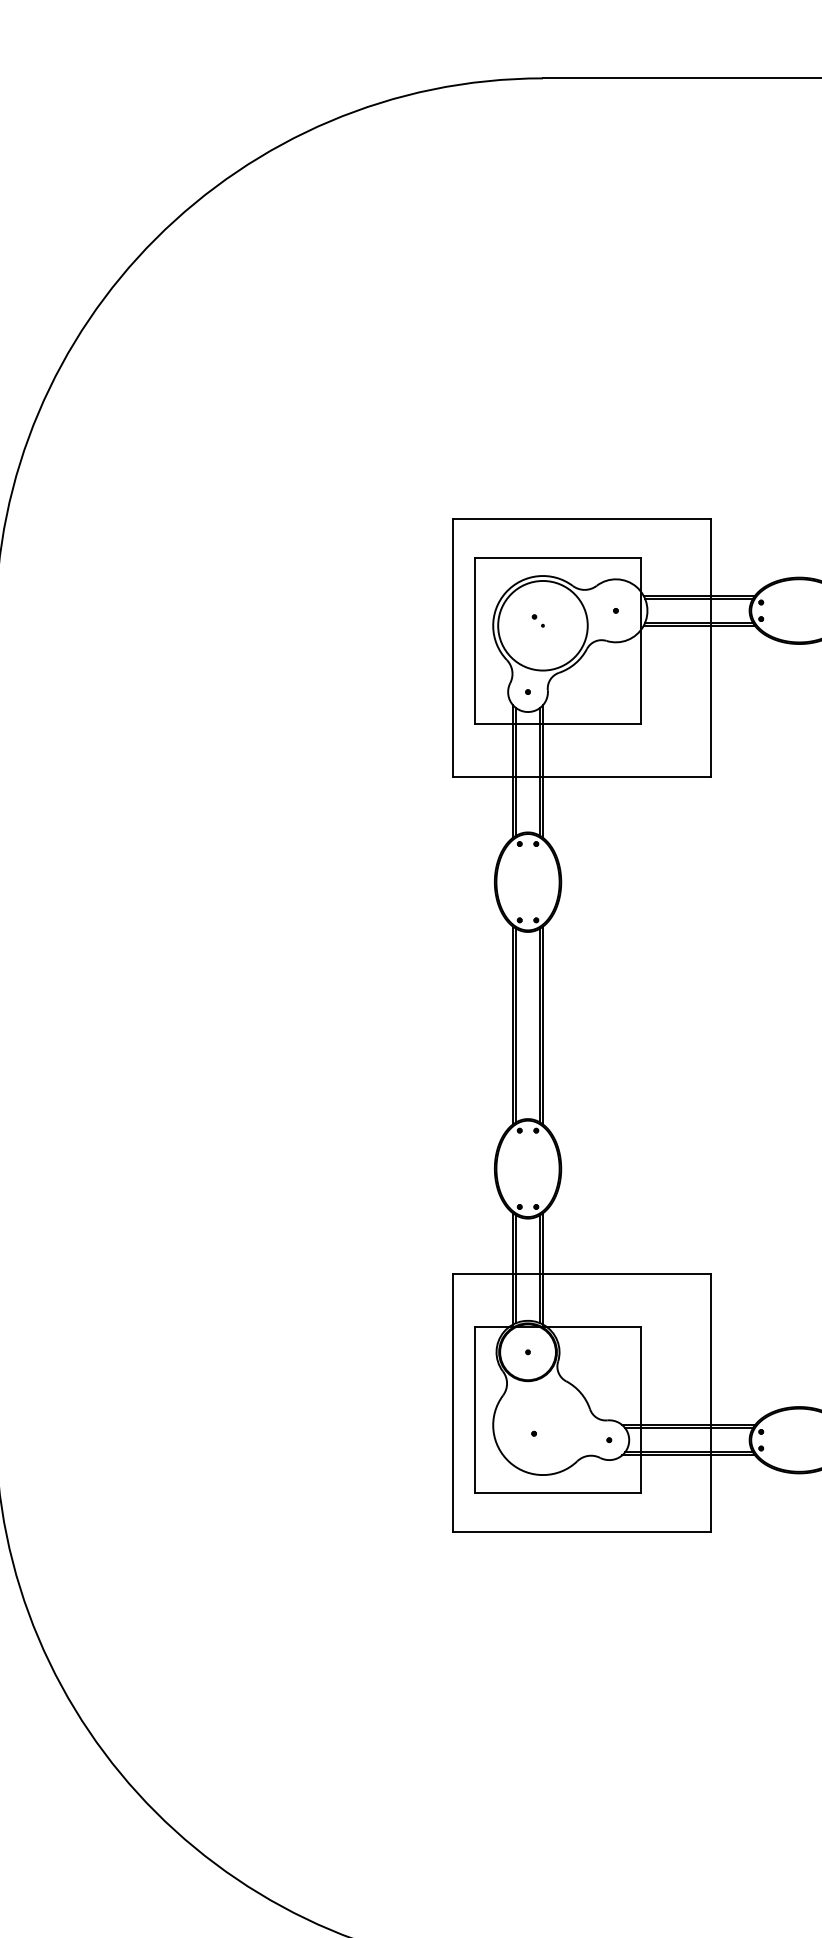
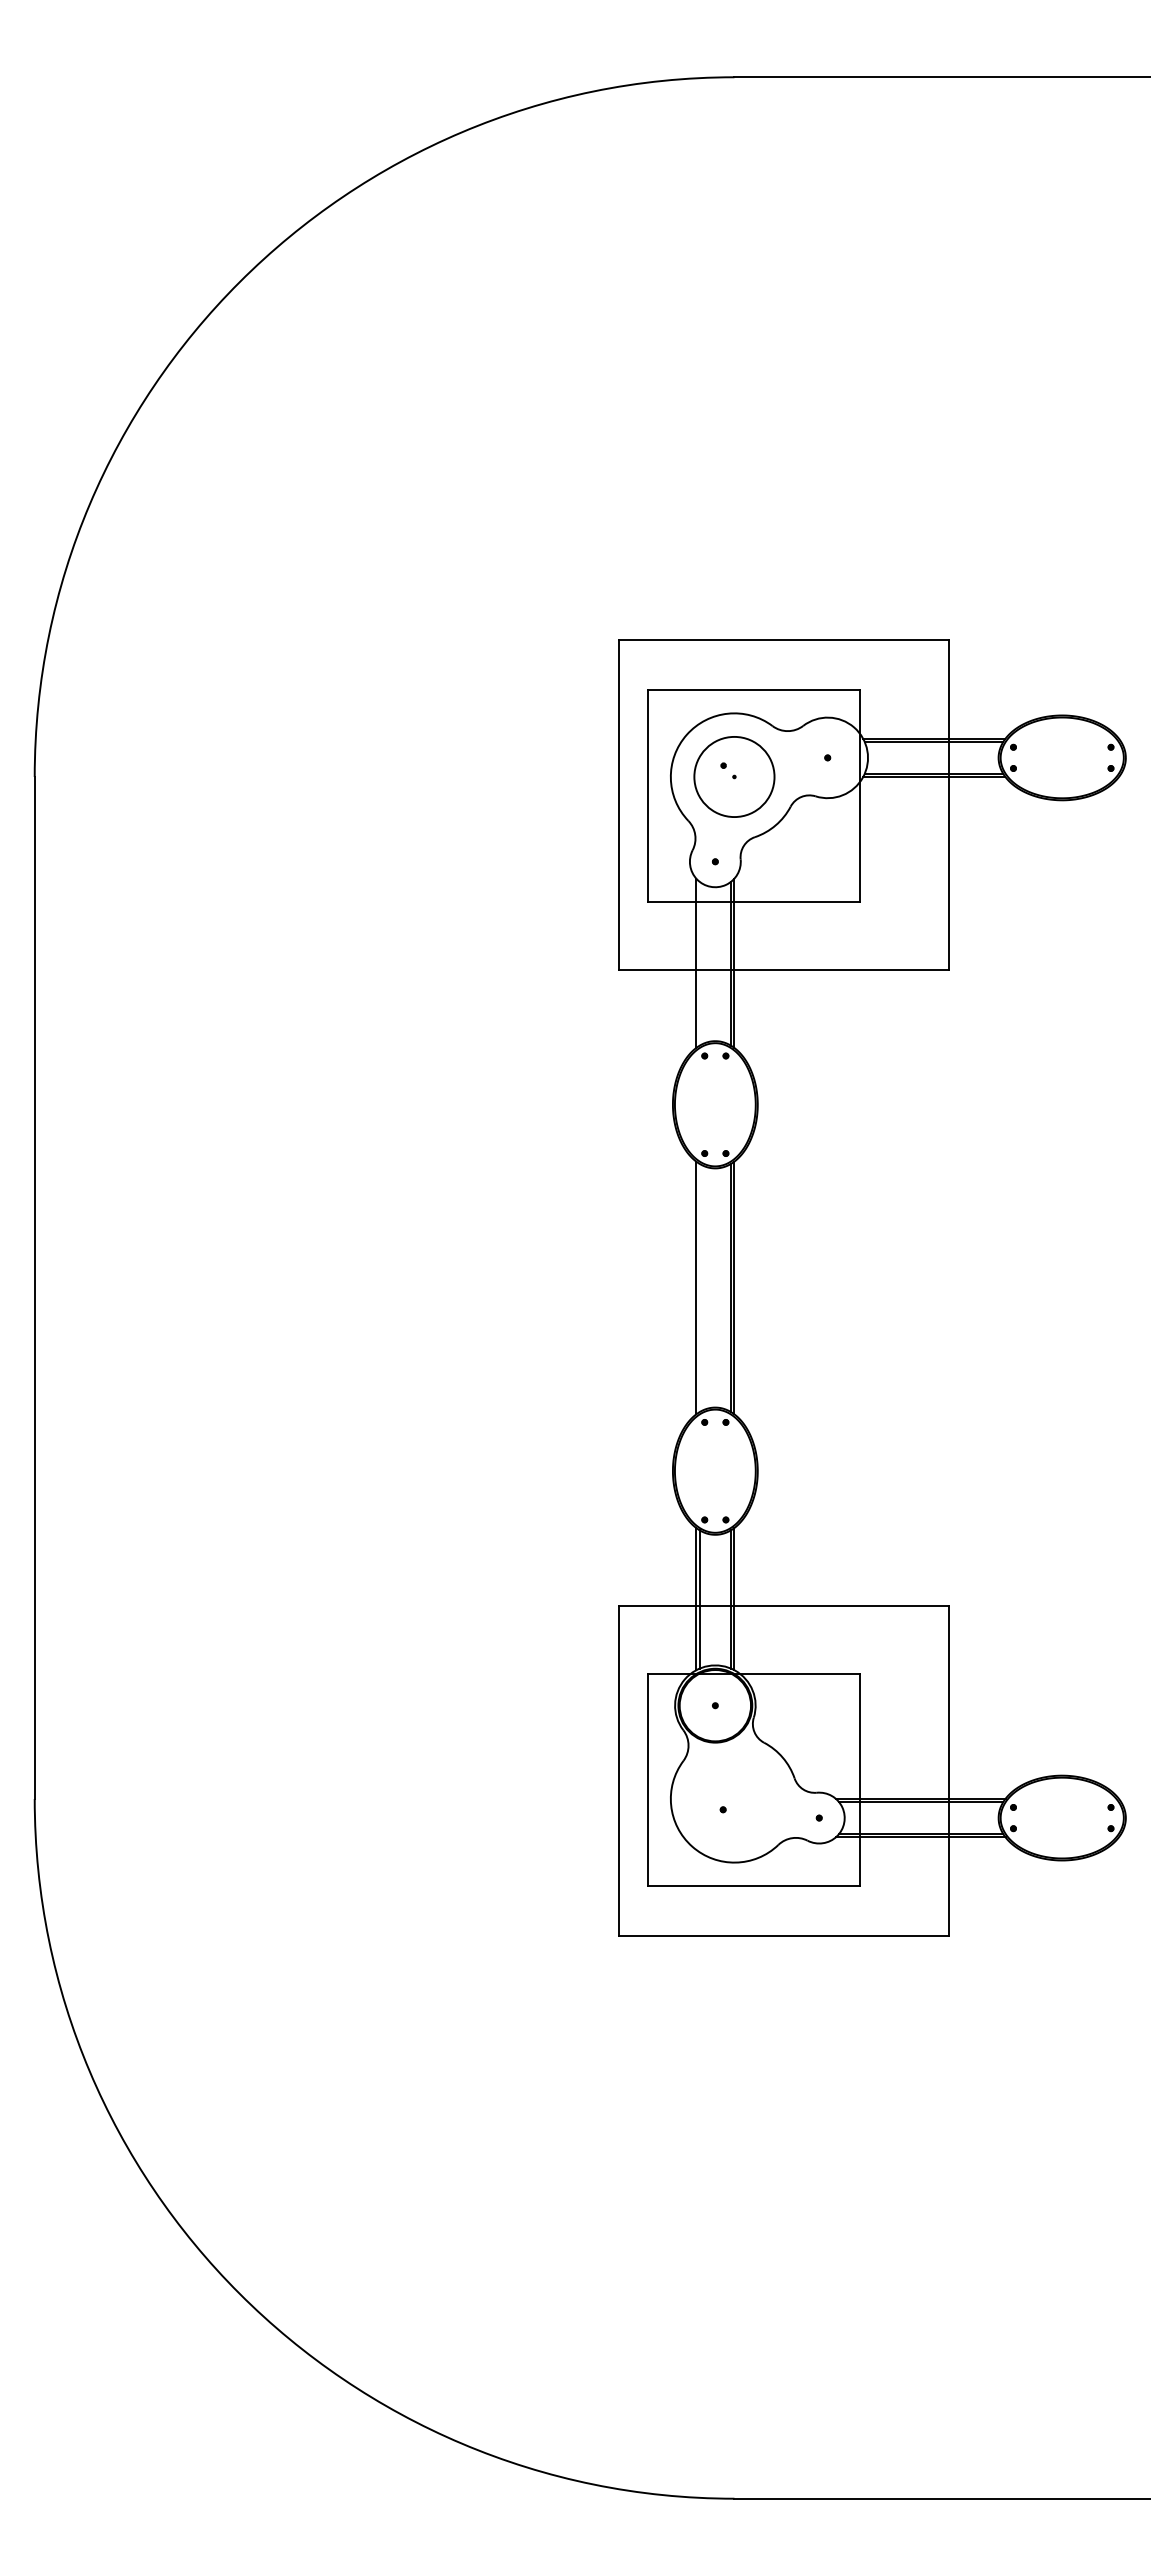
circle: (543, 625) -> (734, 776), size x0.7
line: (515, 771) -> (699, 963), removed
line: (515, 1025) -> (699, 1287), removed

